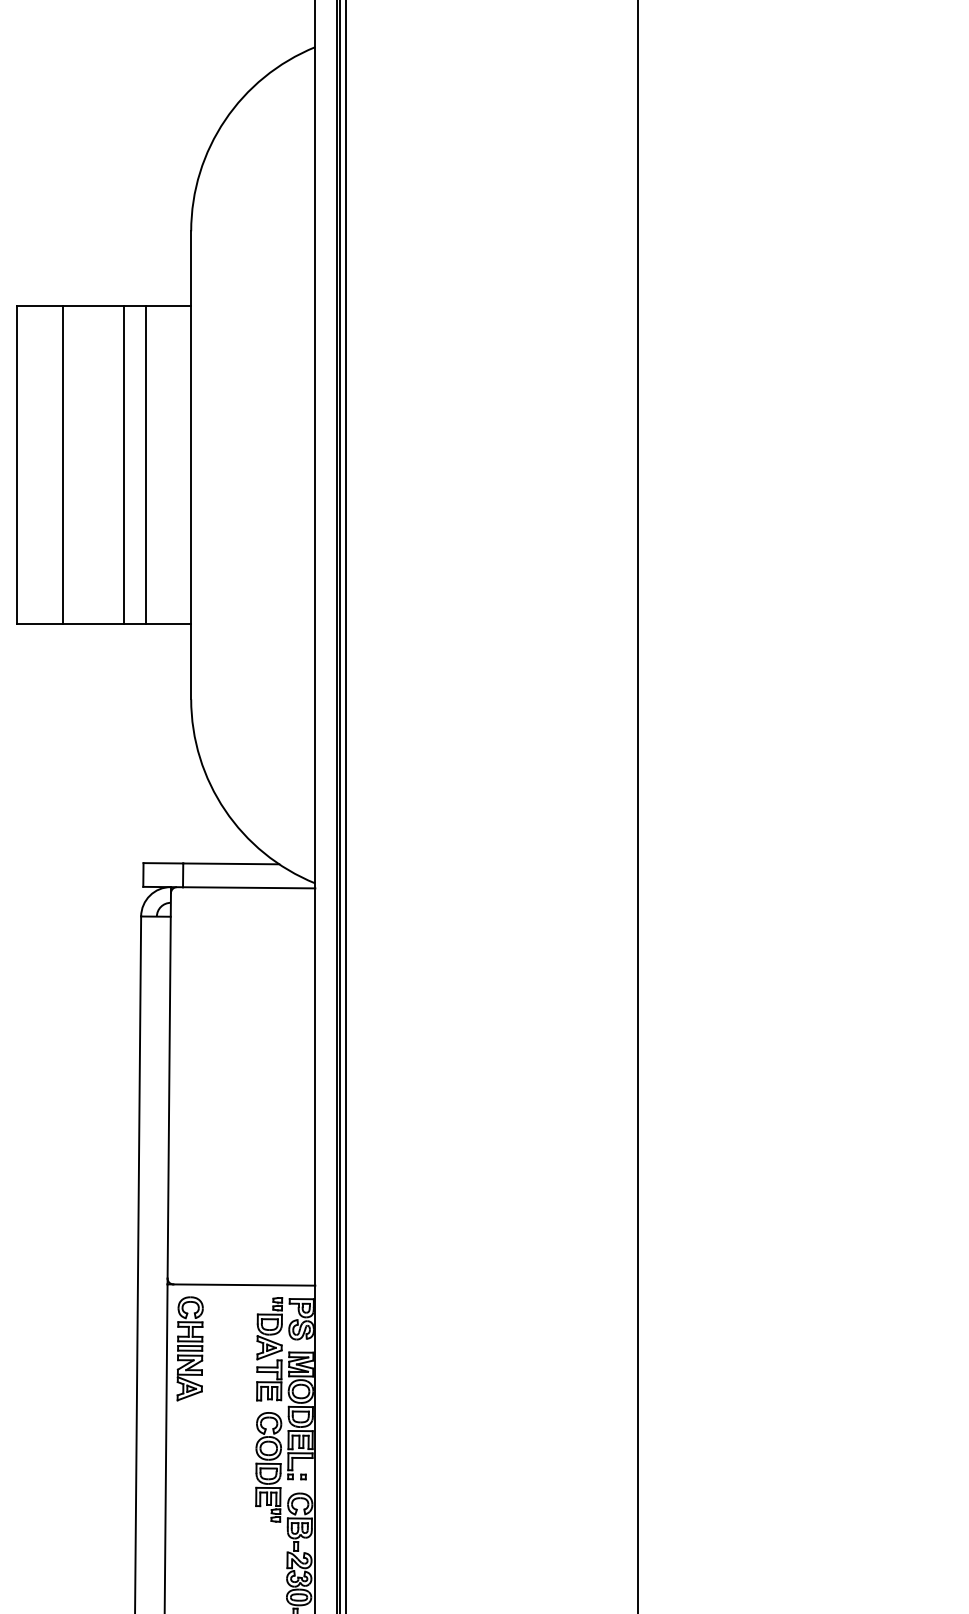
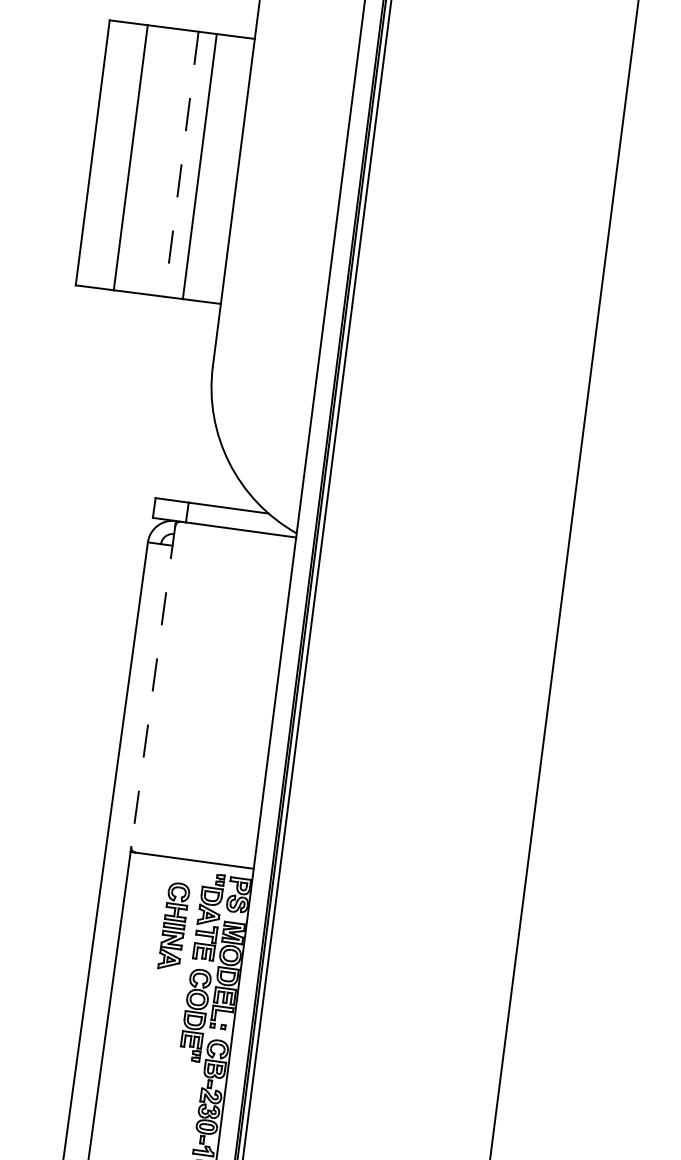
line: (123, 465) -> (181, 164), solid -> dashed
line: (169, 1085) -> (153, 686), solid -> dashed
part: (189, 1348) -> (173, 926), moved

